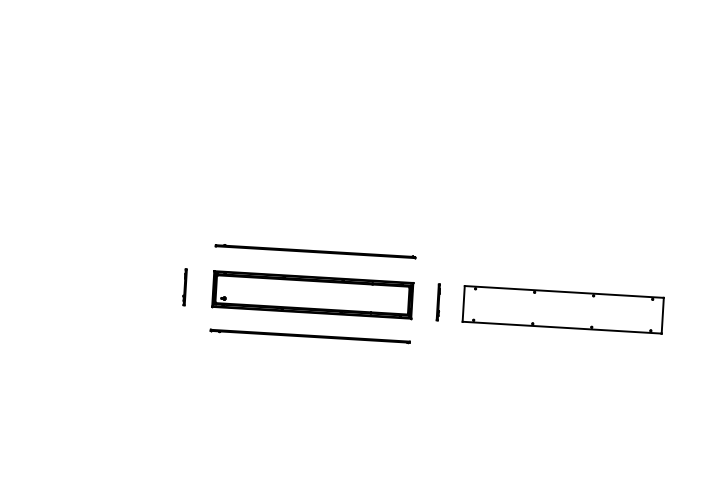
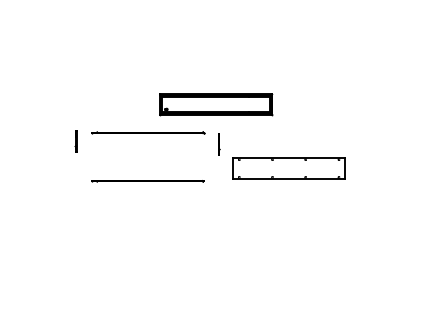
line: (183, 287) -> (75, 141), moved
part: (313, 294) -> (216, 104), moved
line: (439, 302) -> (219, 144), moved
part: (562, 309) -> (288, 168), moved

